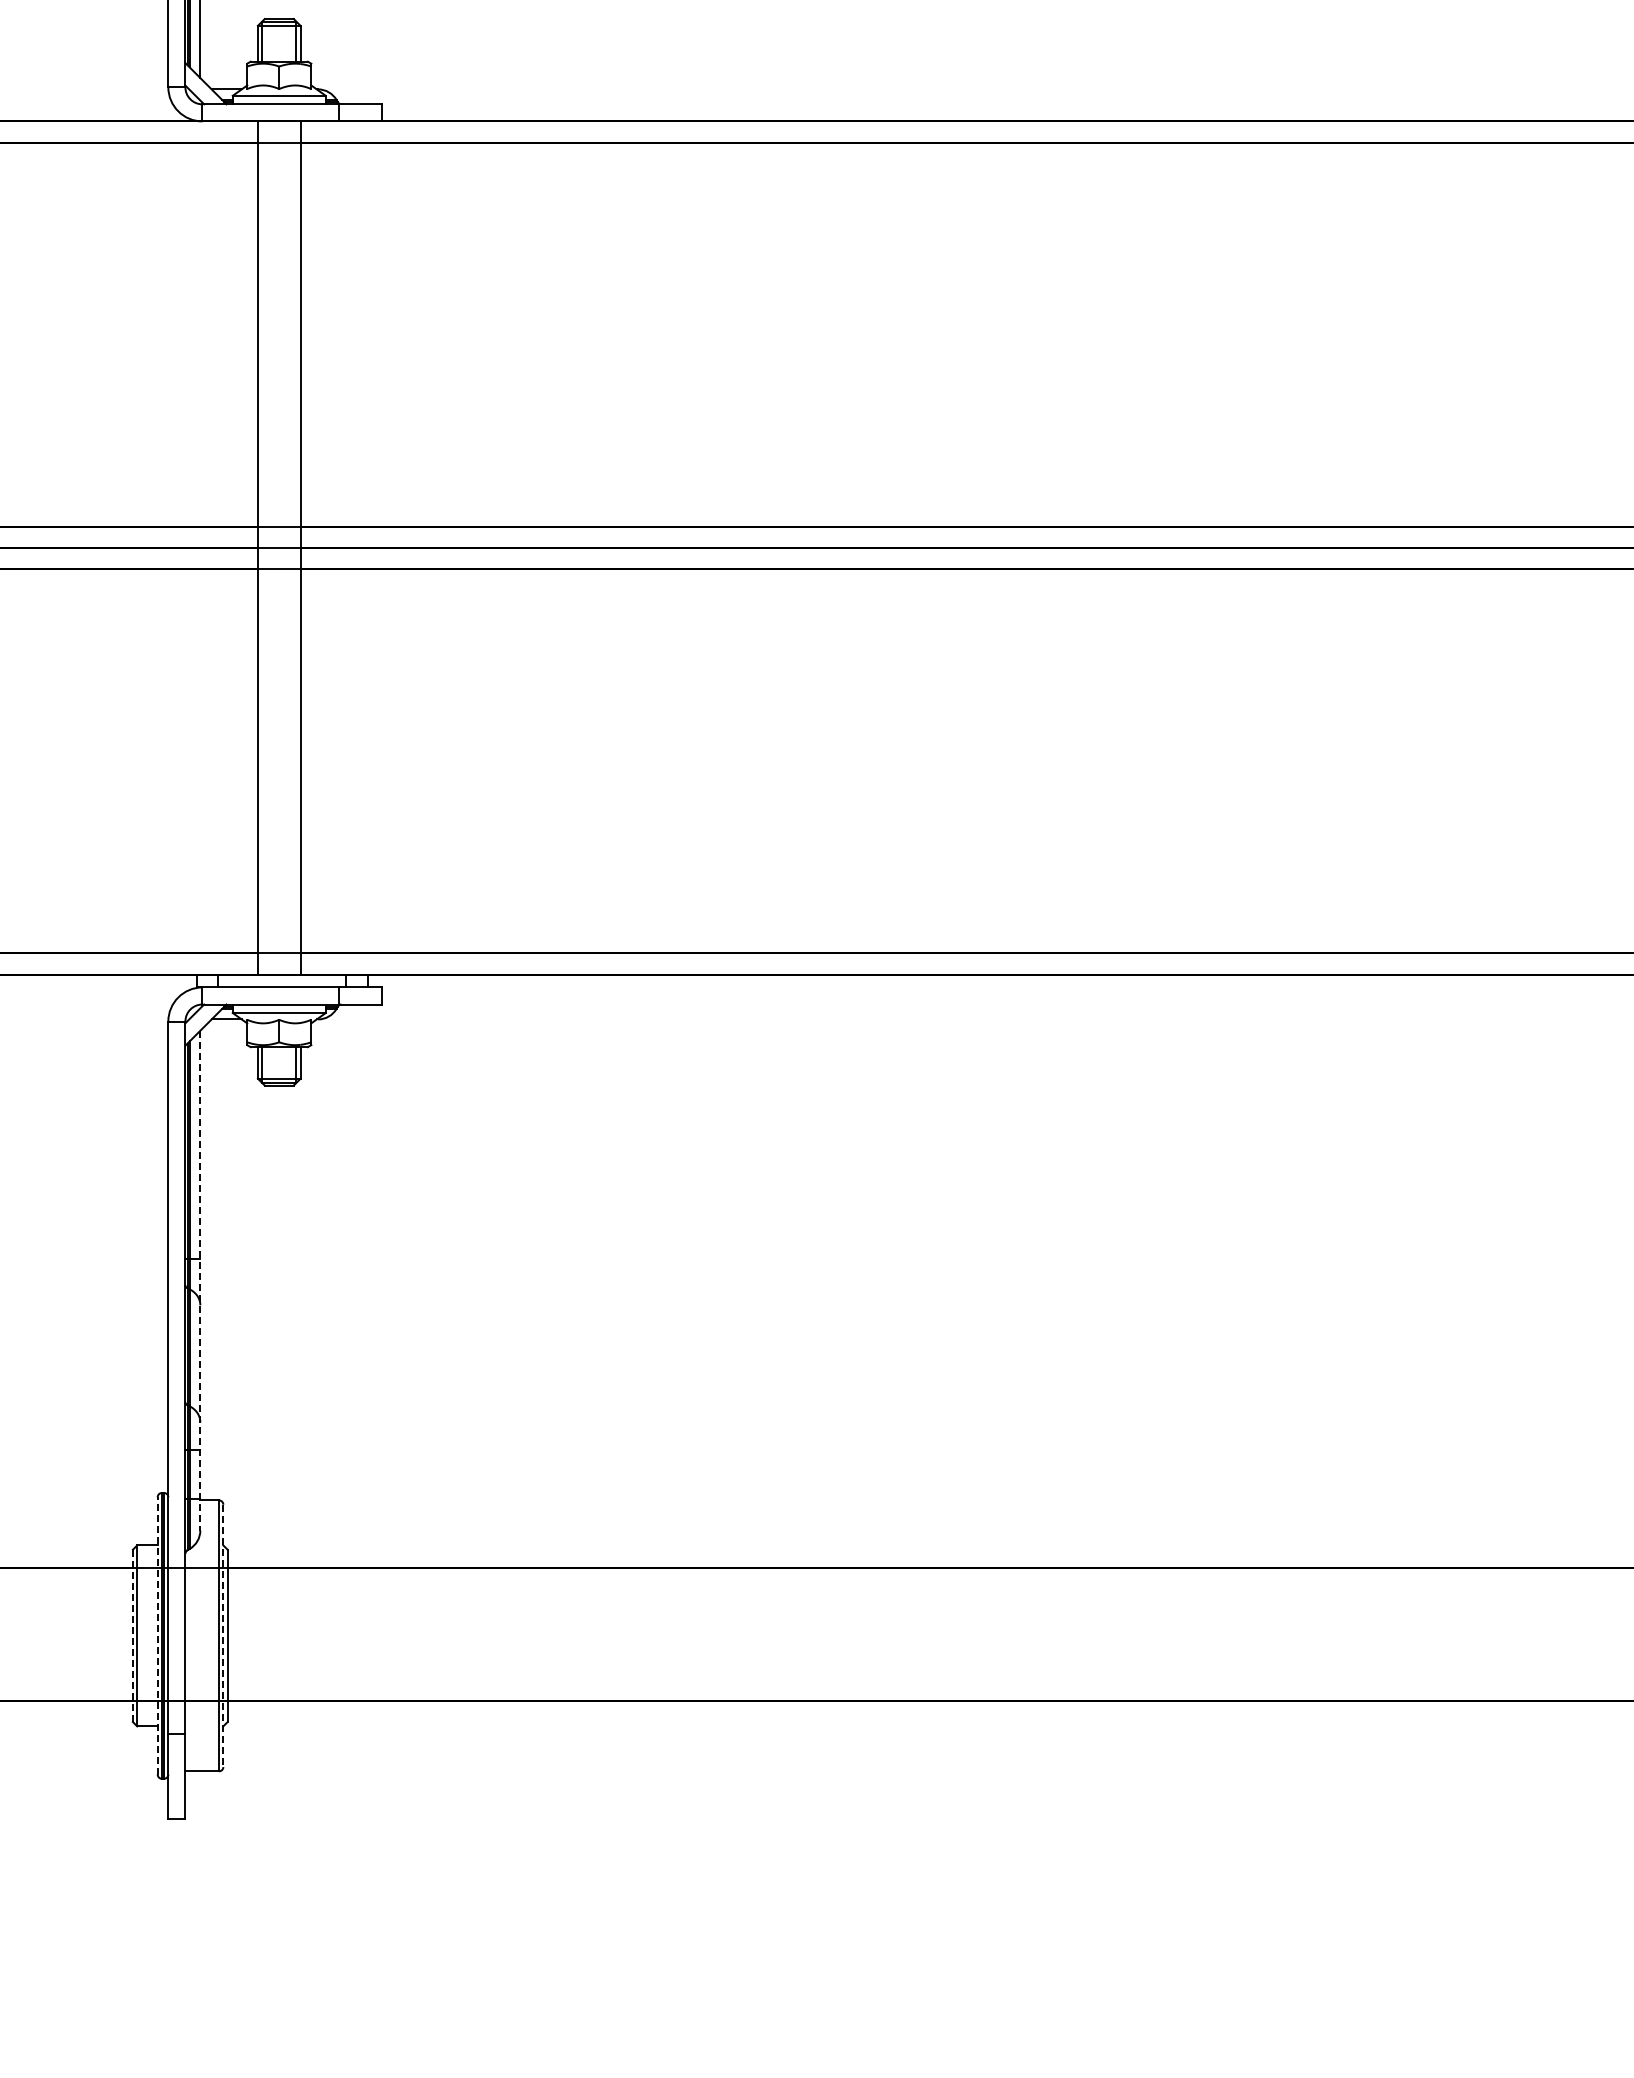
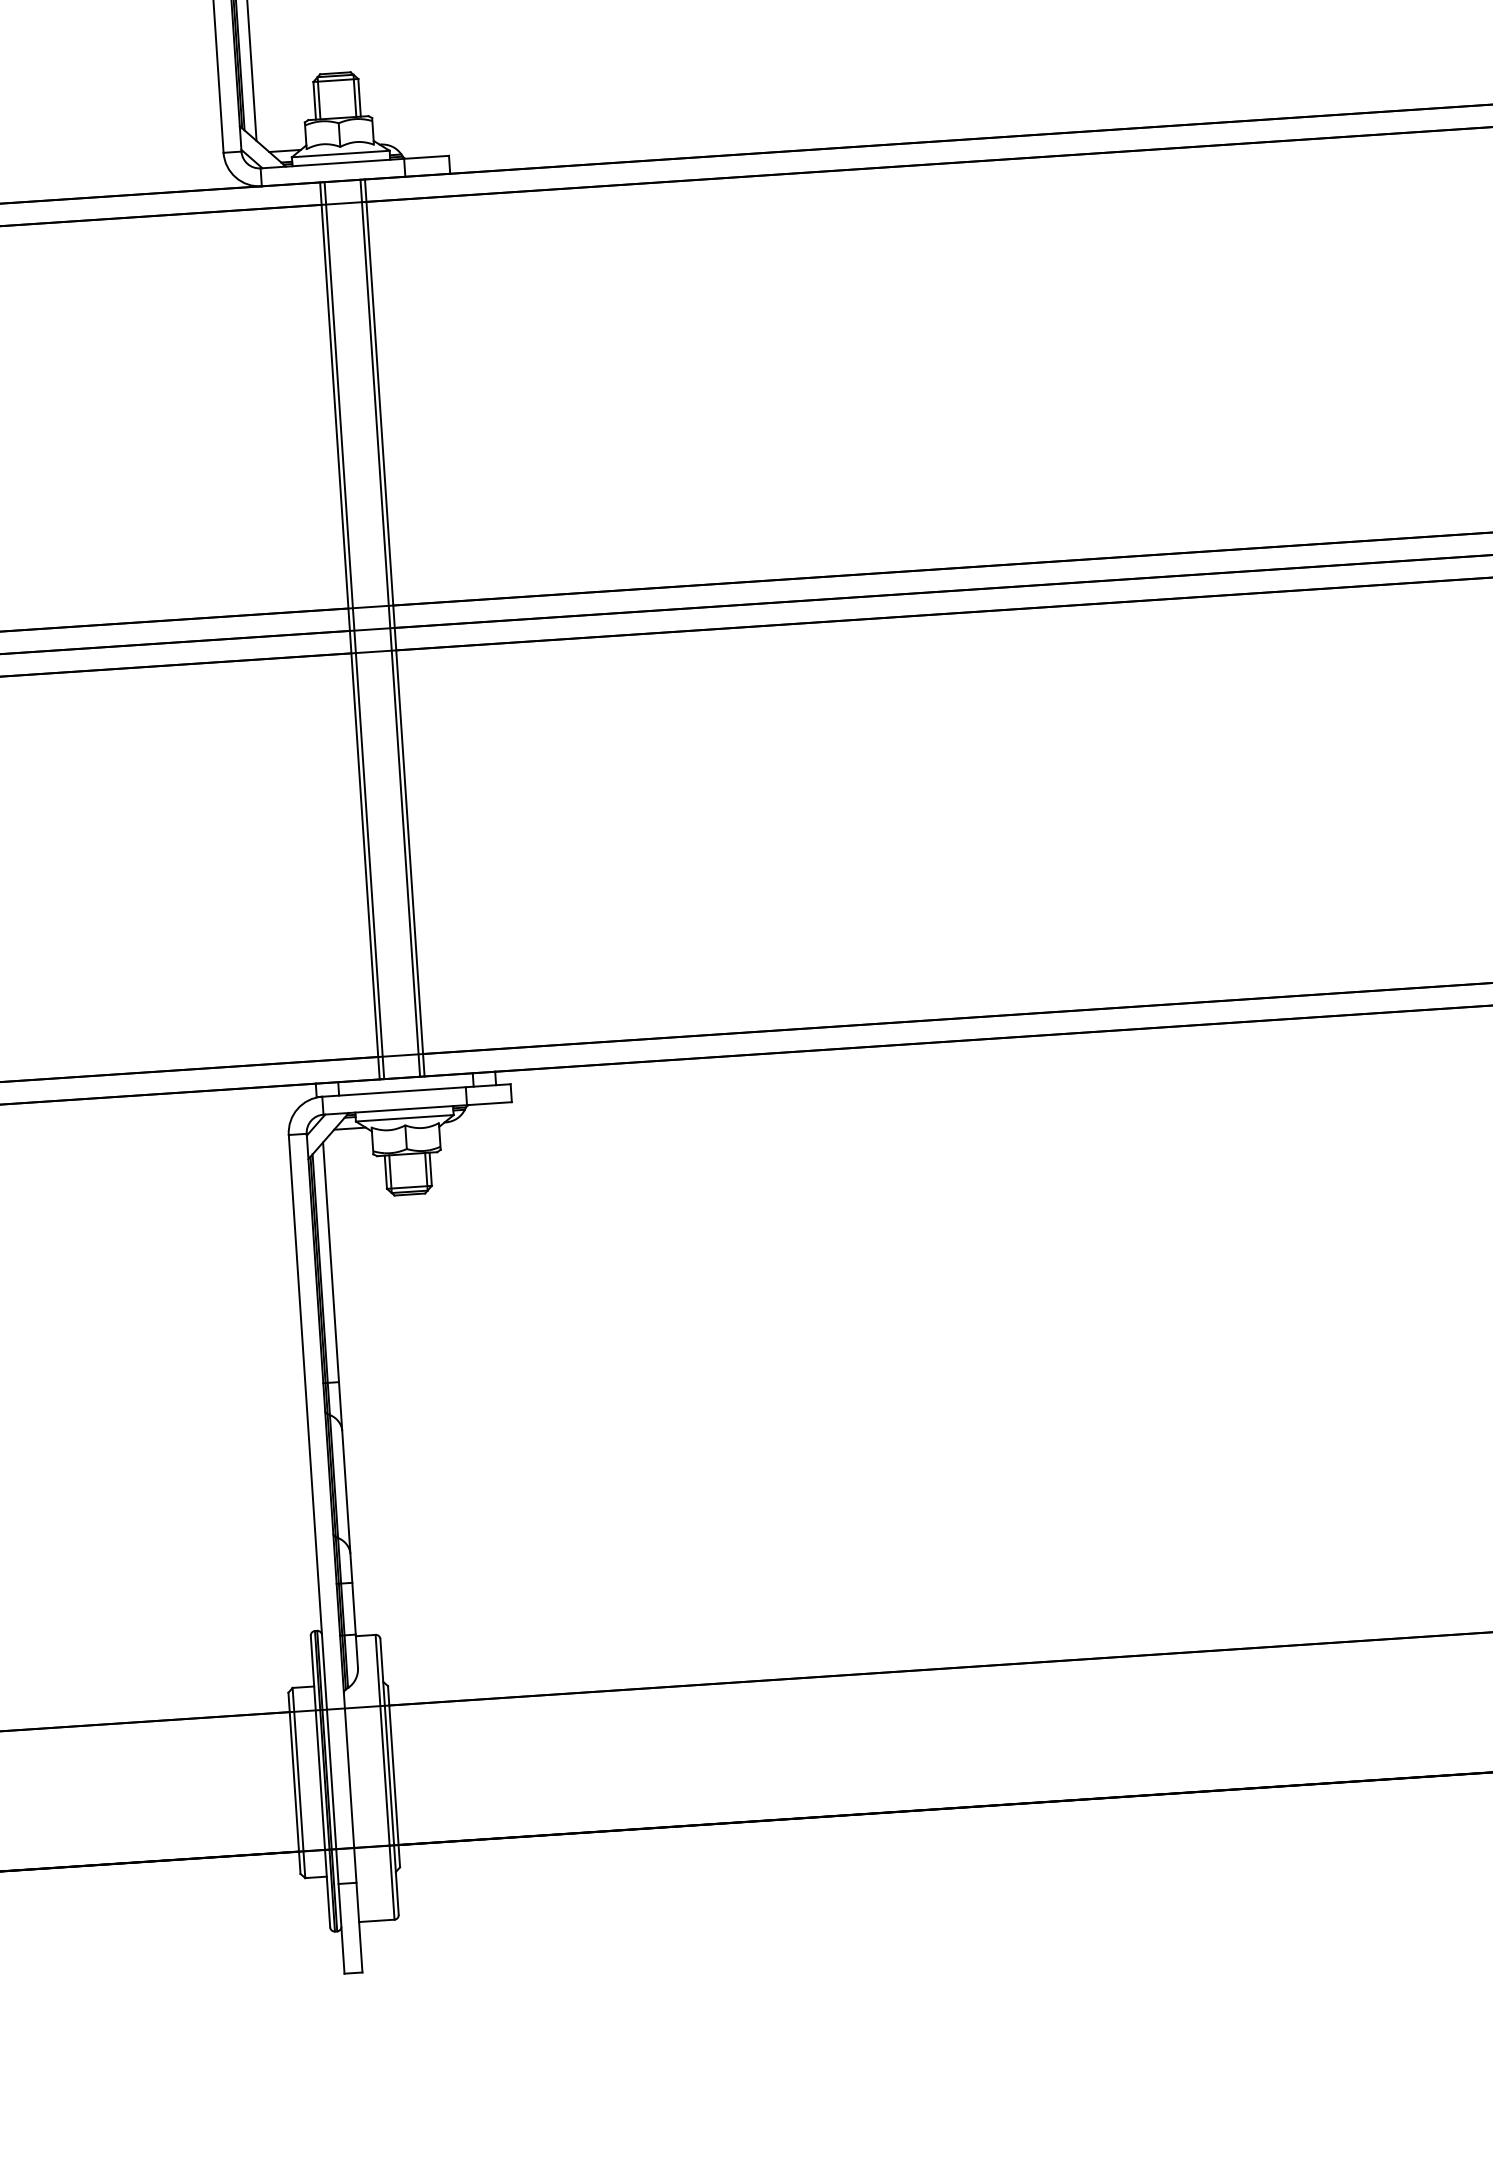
line: (262, 547) -> (354, 630), added
line: (296, 547) -> (390, 627), added
line: (200, 1280) -> (340, 1404), dashed -> solid
line: (132, 1635) -> (293, 1782), dashed -> solid
line: (157, 1635) -> (320, 1781), dashed -> solid
line: (223, 1636) -> (389, 1777), dashed -> solid

